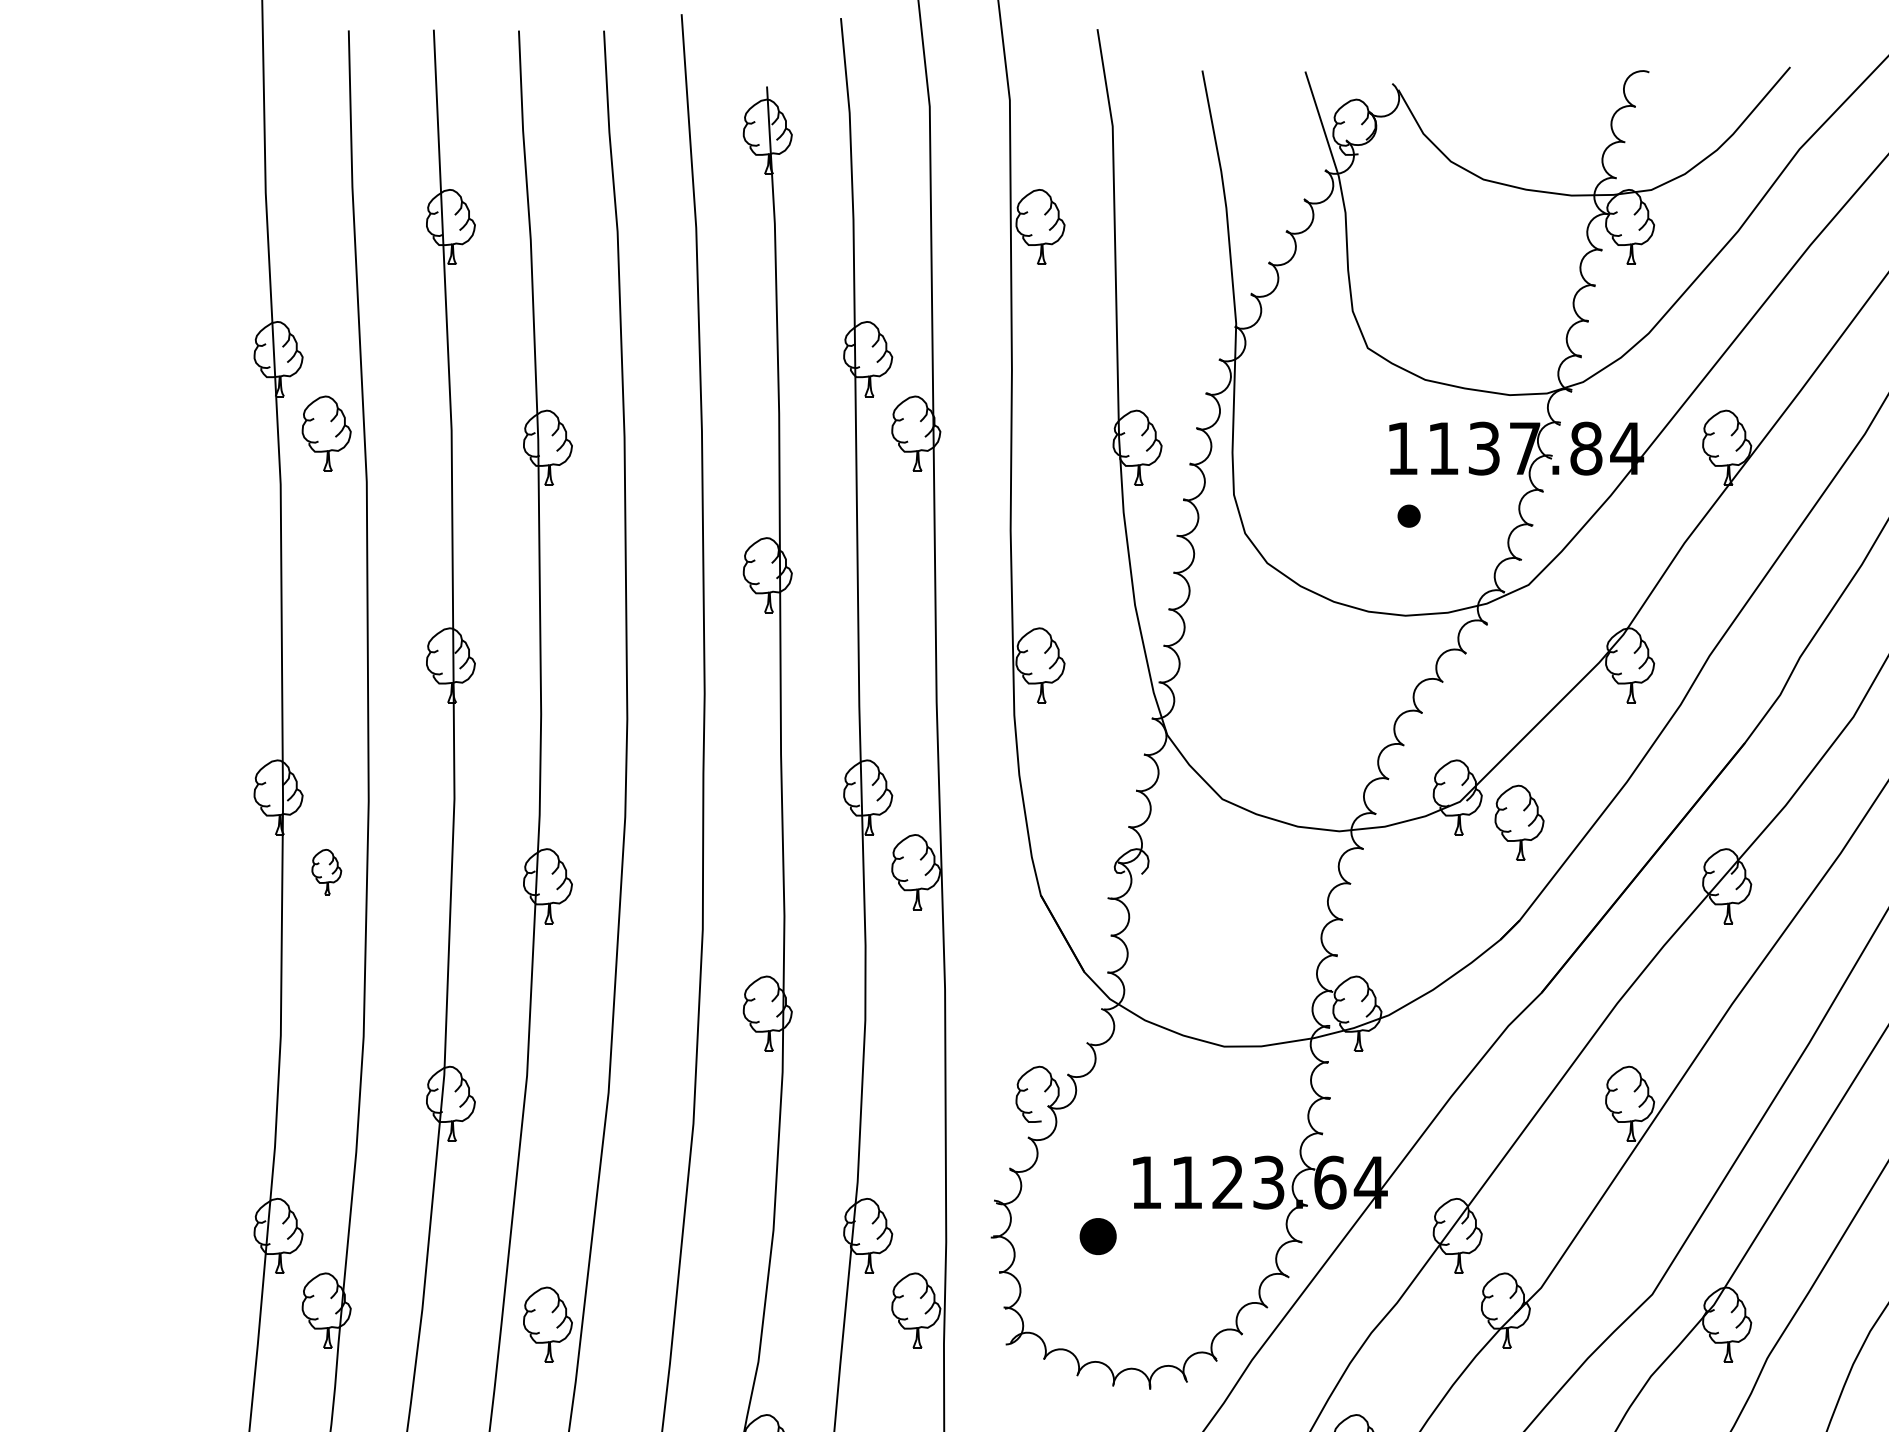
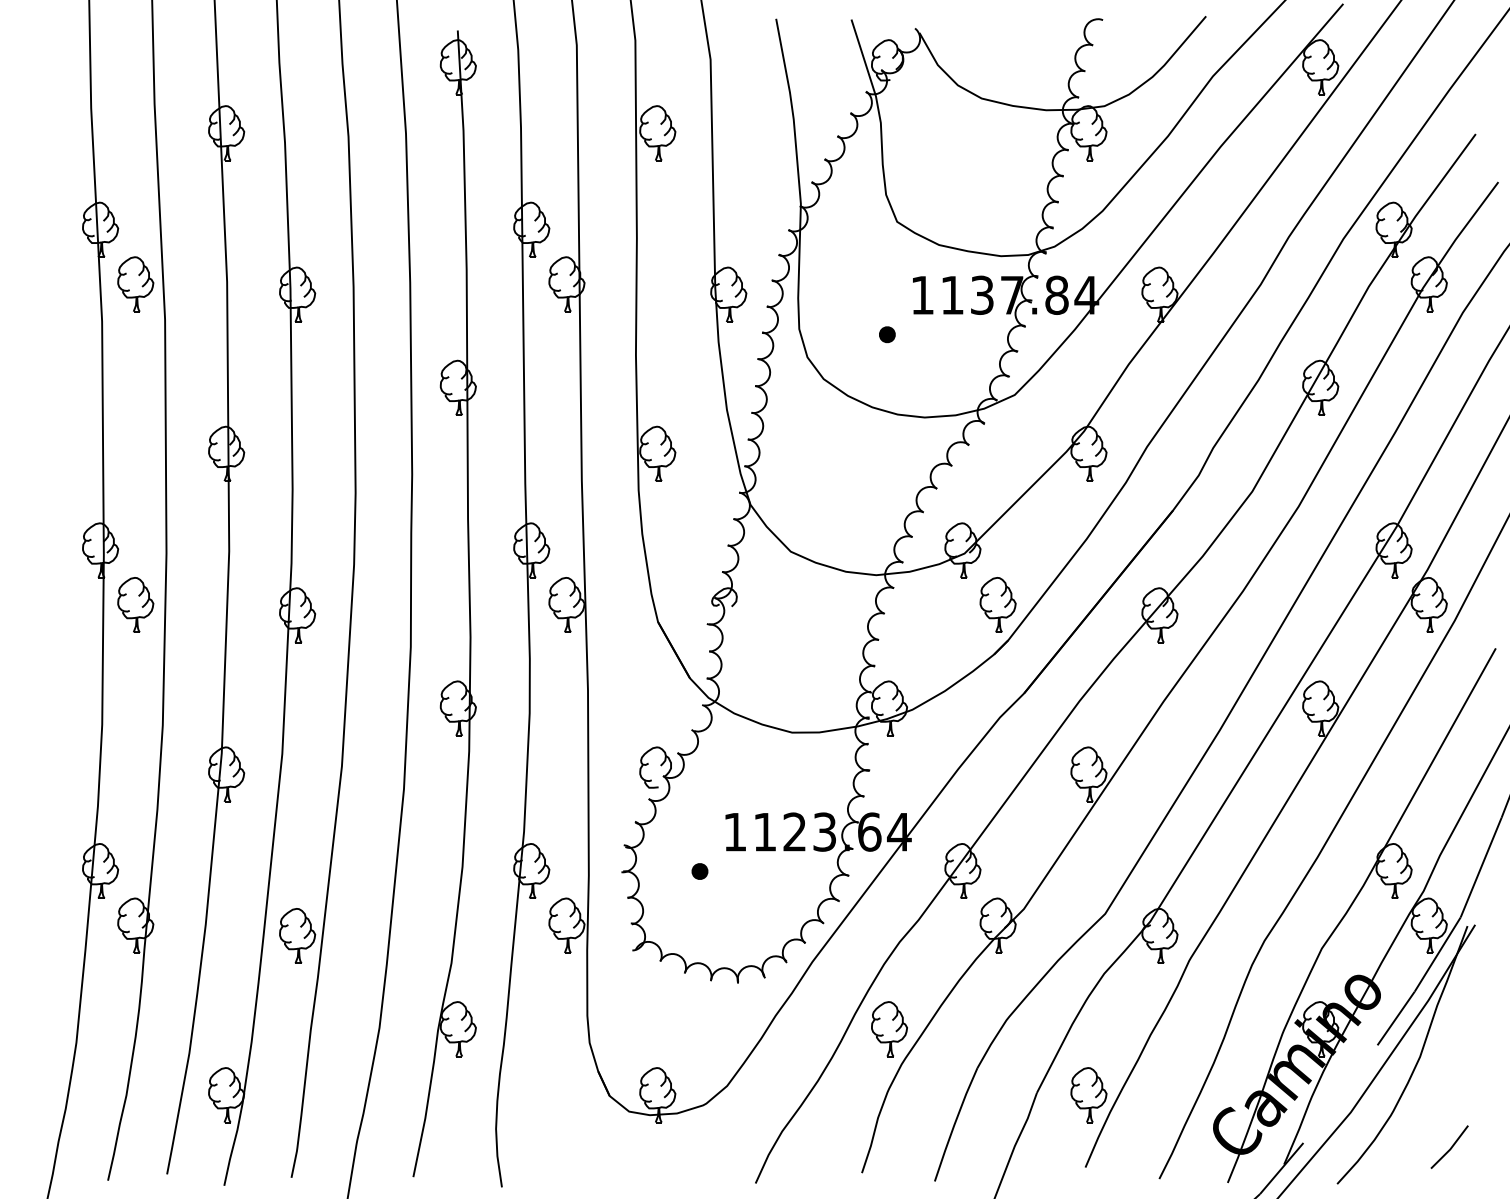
part: (1409, 515) -> (887, 334), moved
part: (1518, 822) -> (997, 604), moved
part: (326, 871) -> (135, 604), size x1.67
part: (1097, 1236) -> (699, 871), size x0.62

